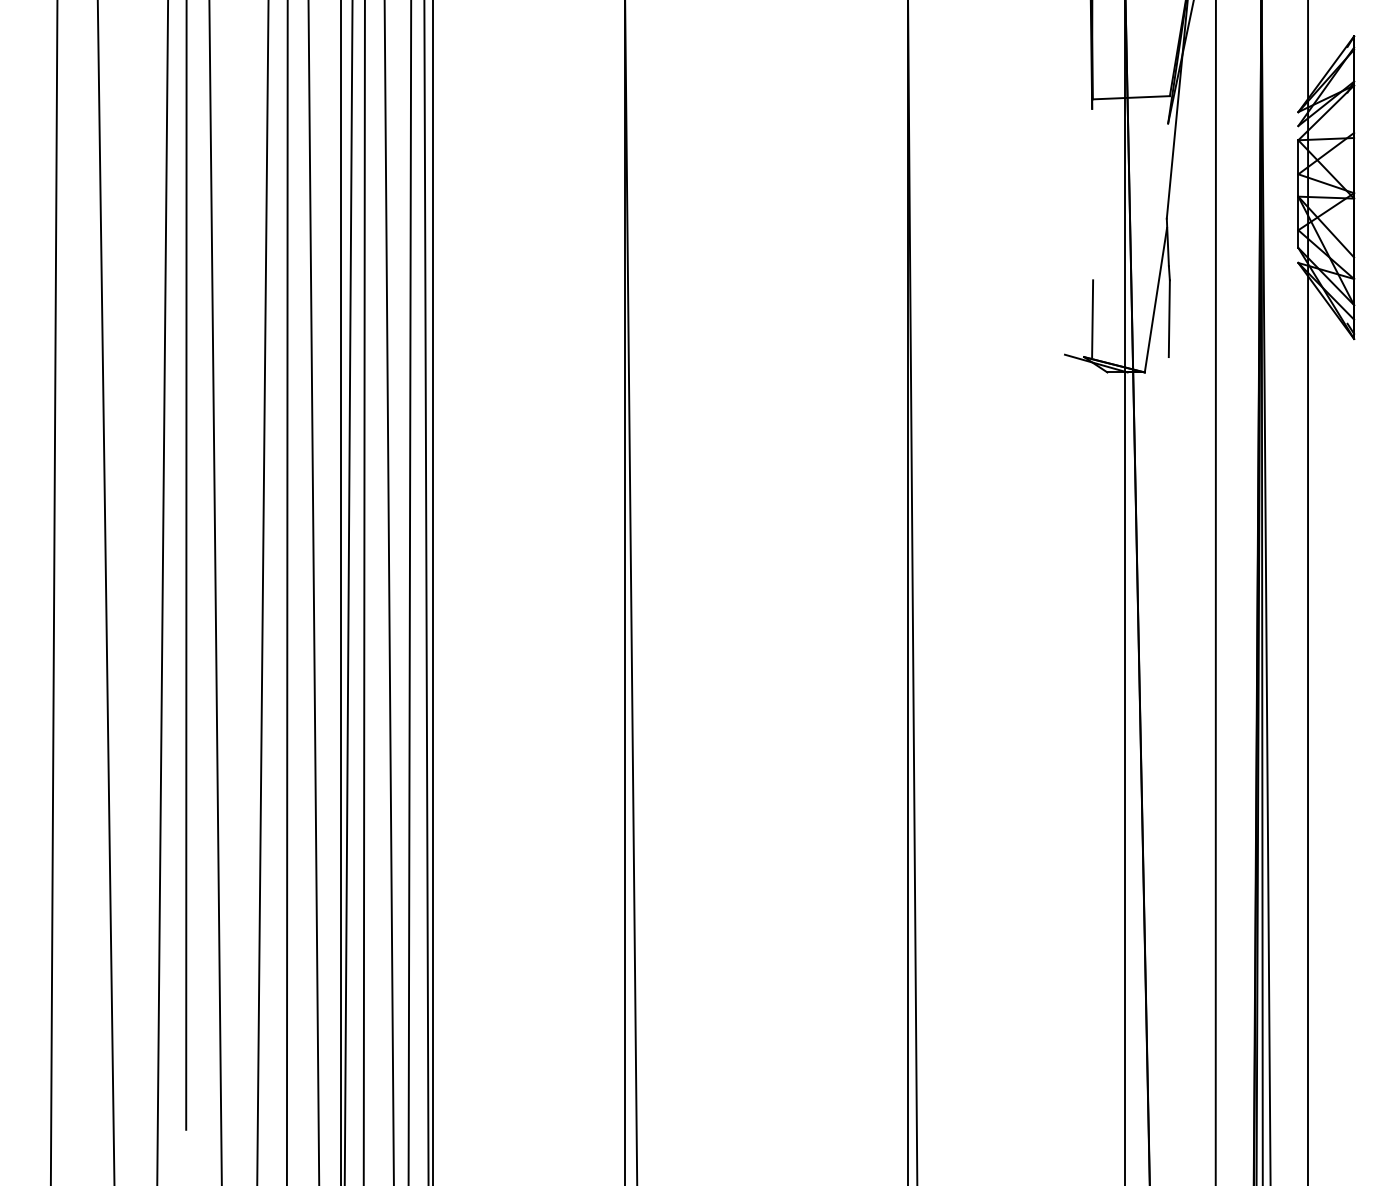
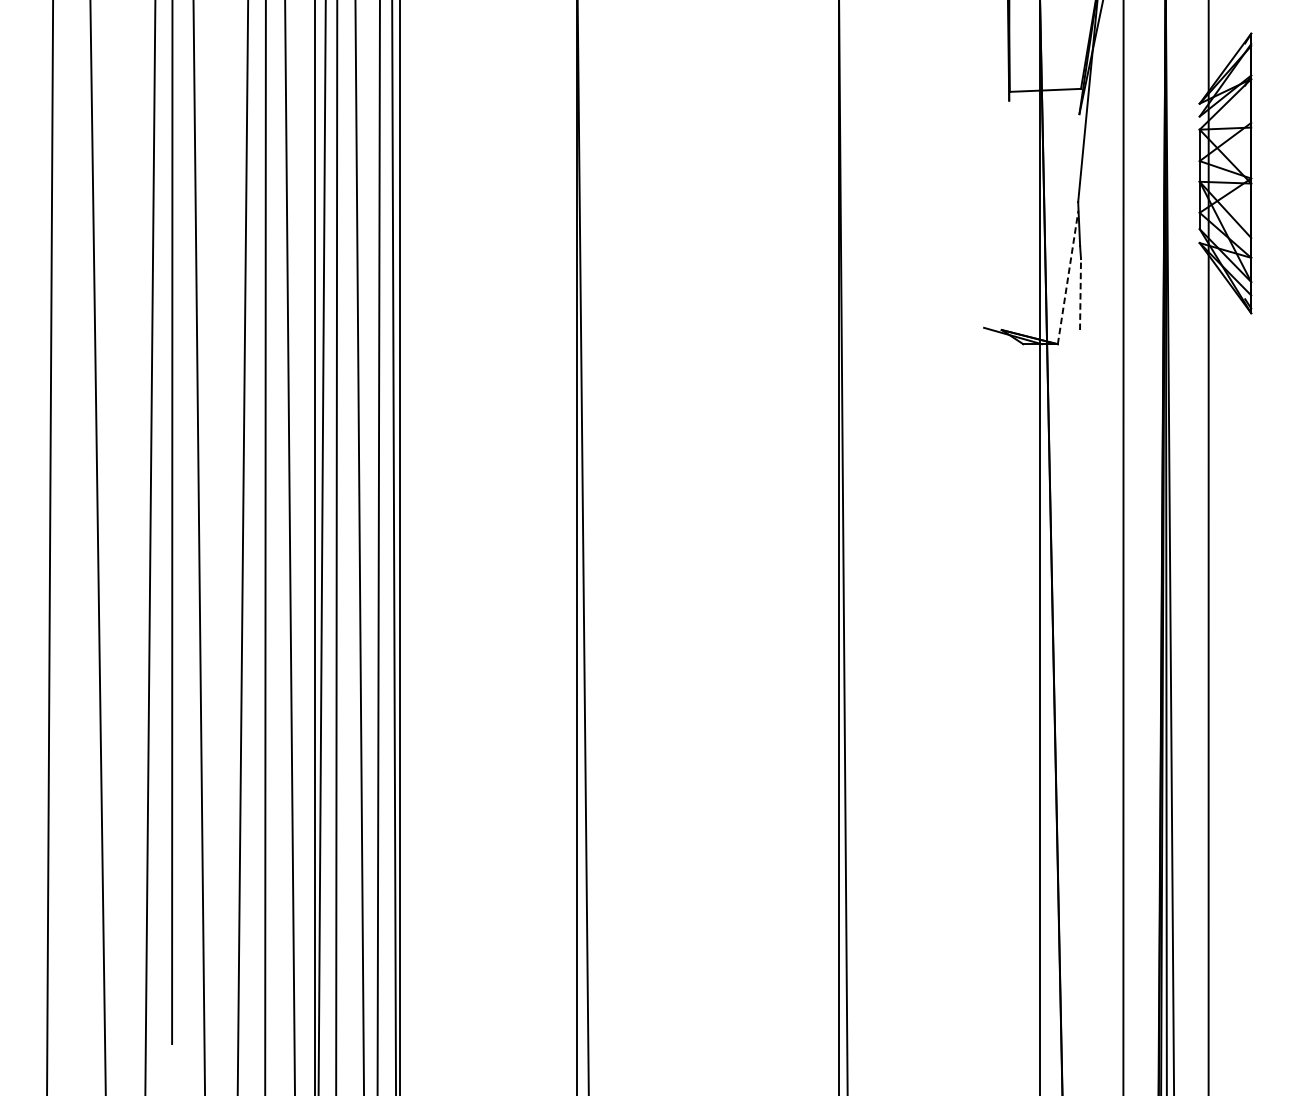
line: (1156, 299) -> (1068, 276), solid -> dashed
line: (1092, 318) -> (1009, 294), removed
line: (1169, 318) -> (1080, 294), solid -> dashed

